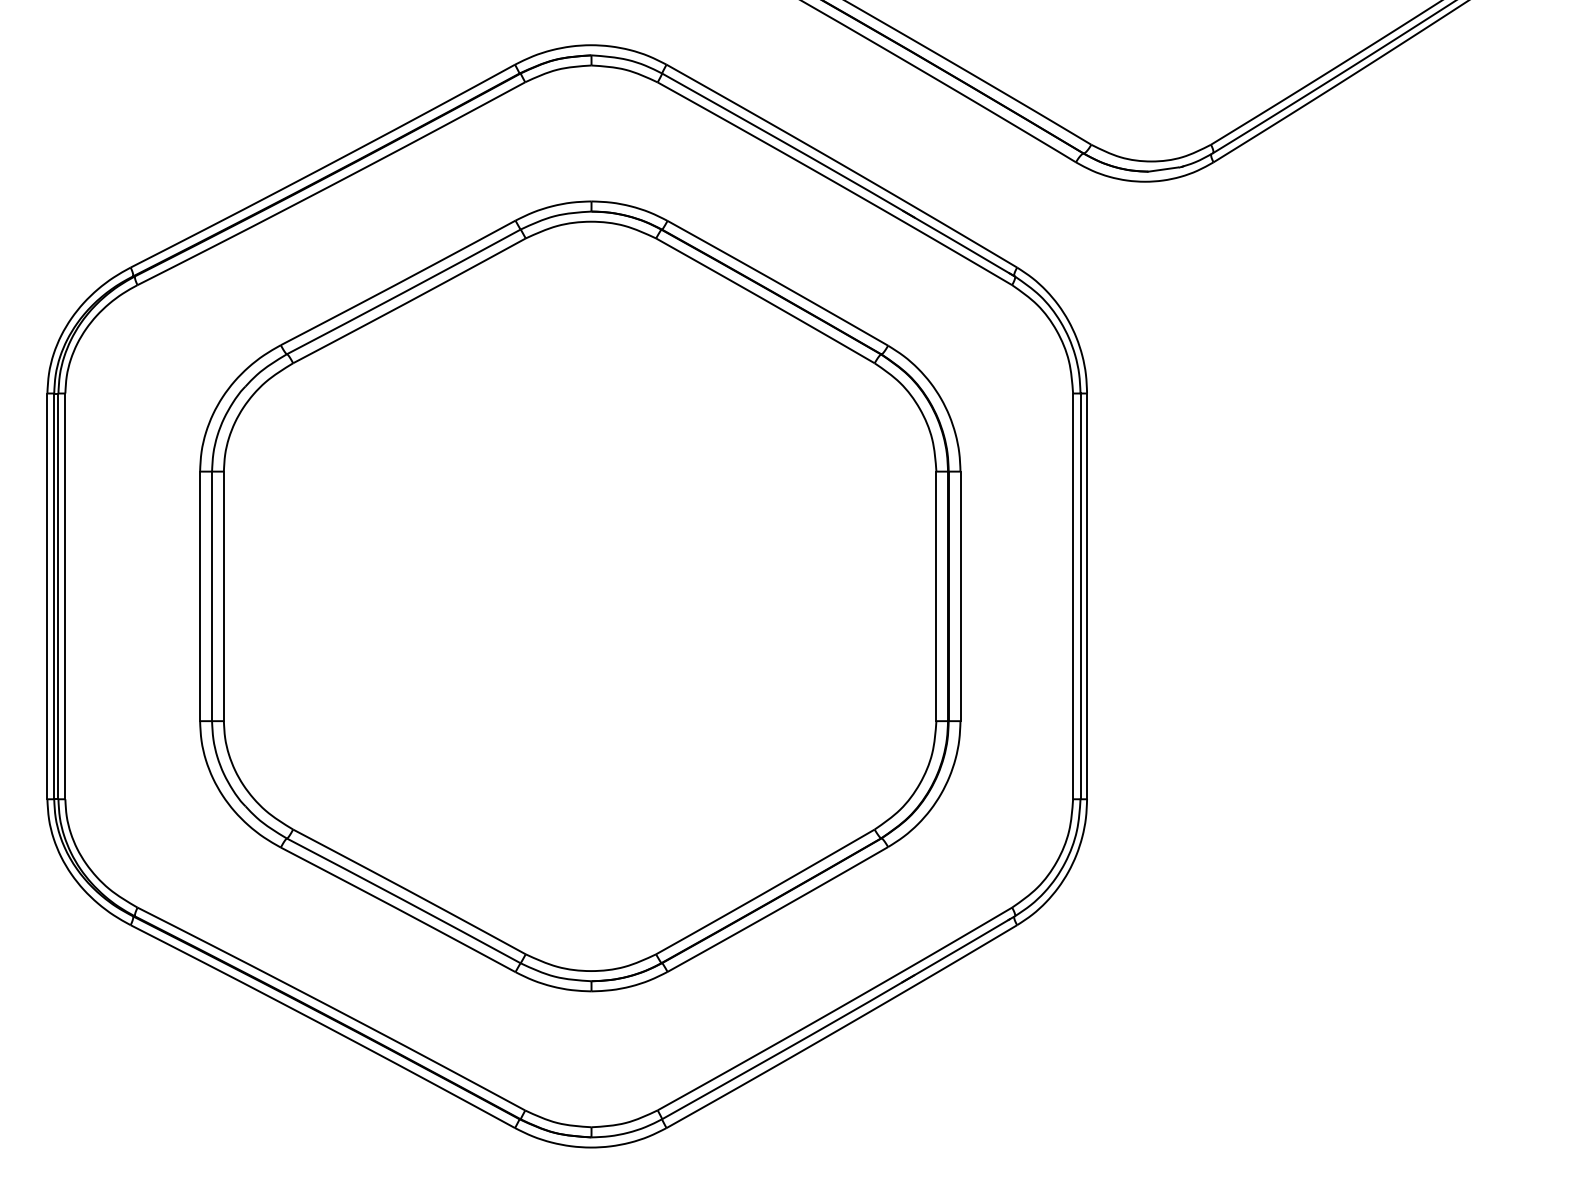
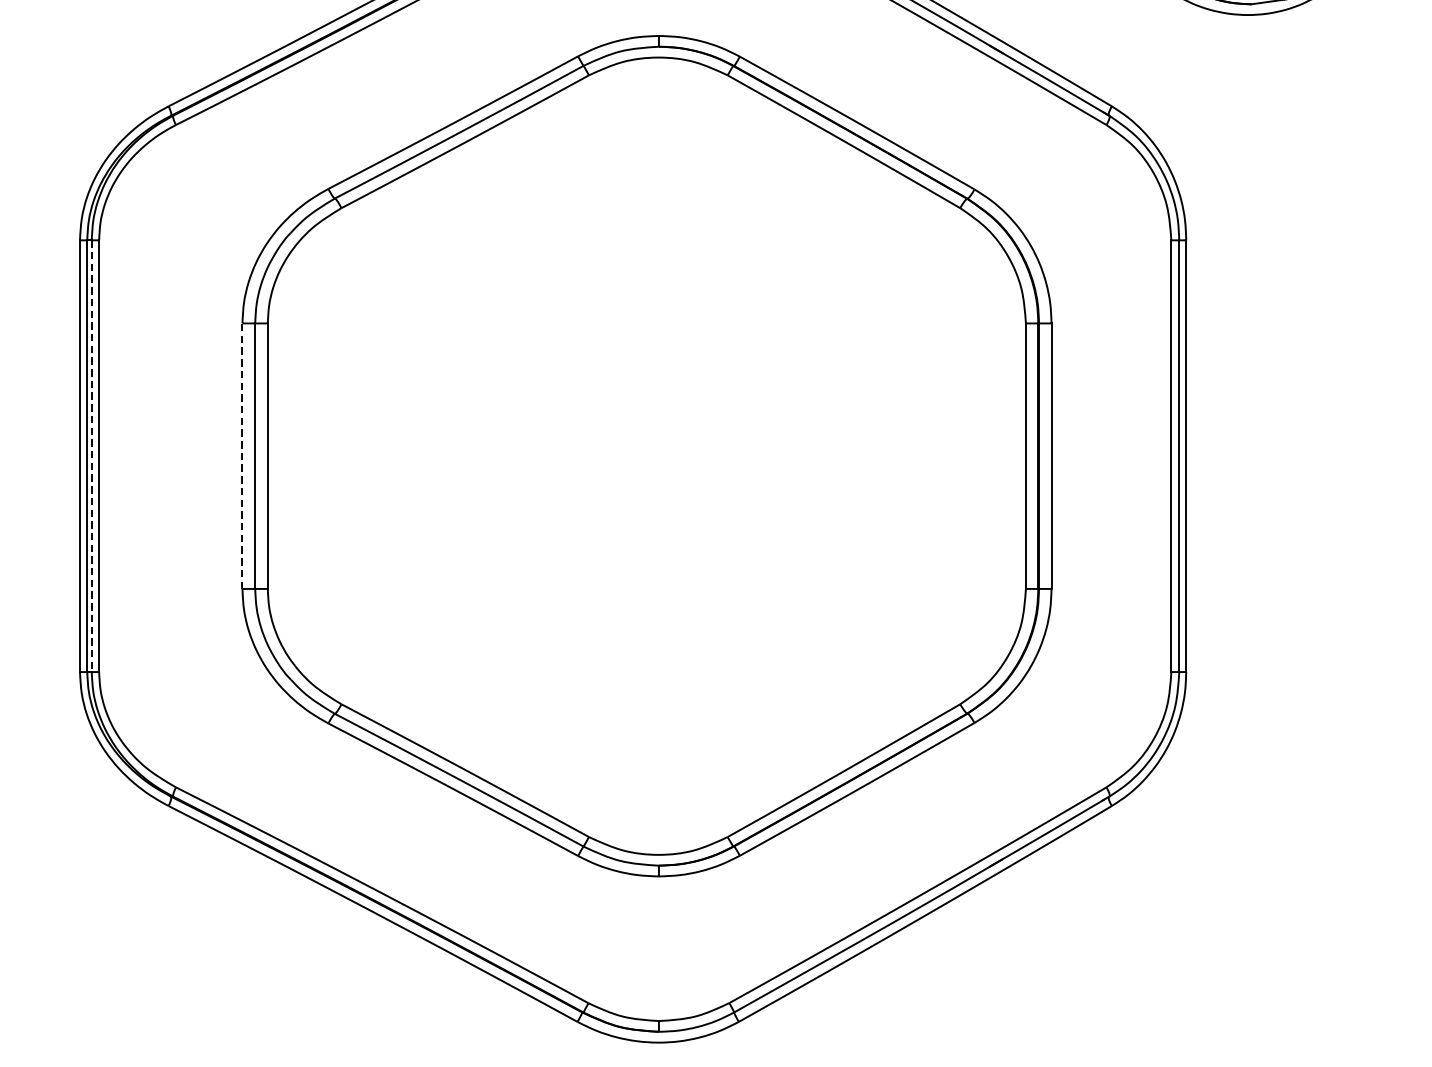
line: (58, 596) -> (91, 456), solid -> dashed
line: (200, 596) -> (242, 456), solid -> dashed

